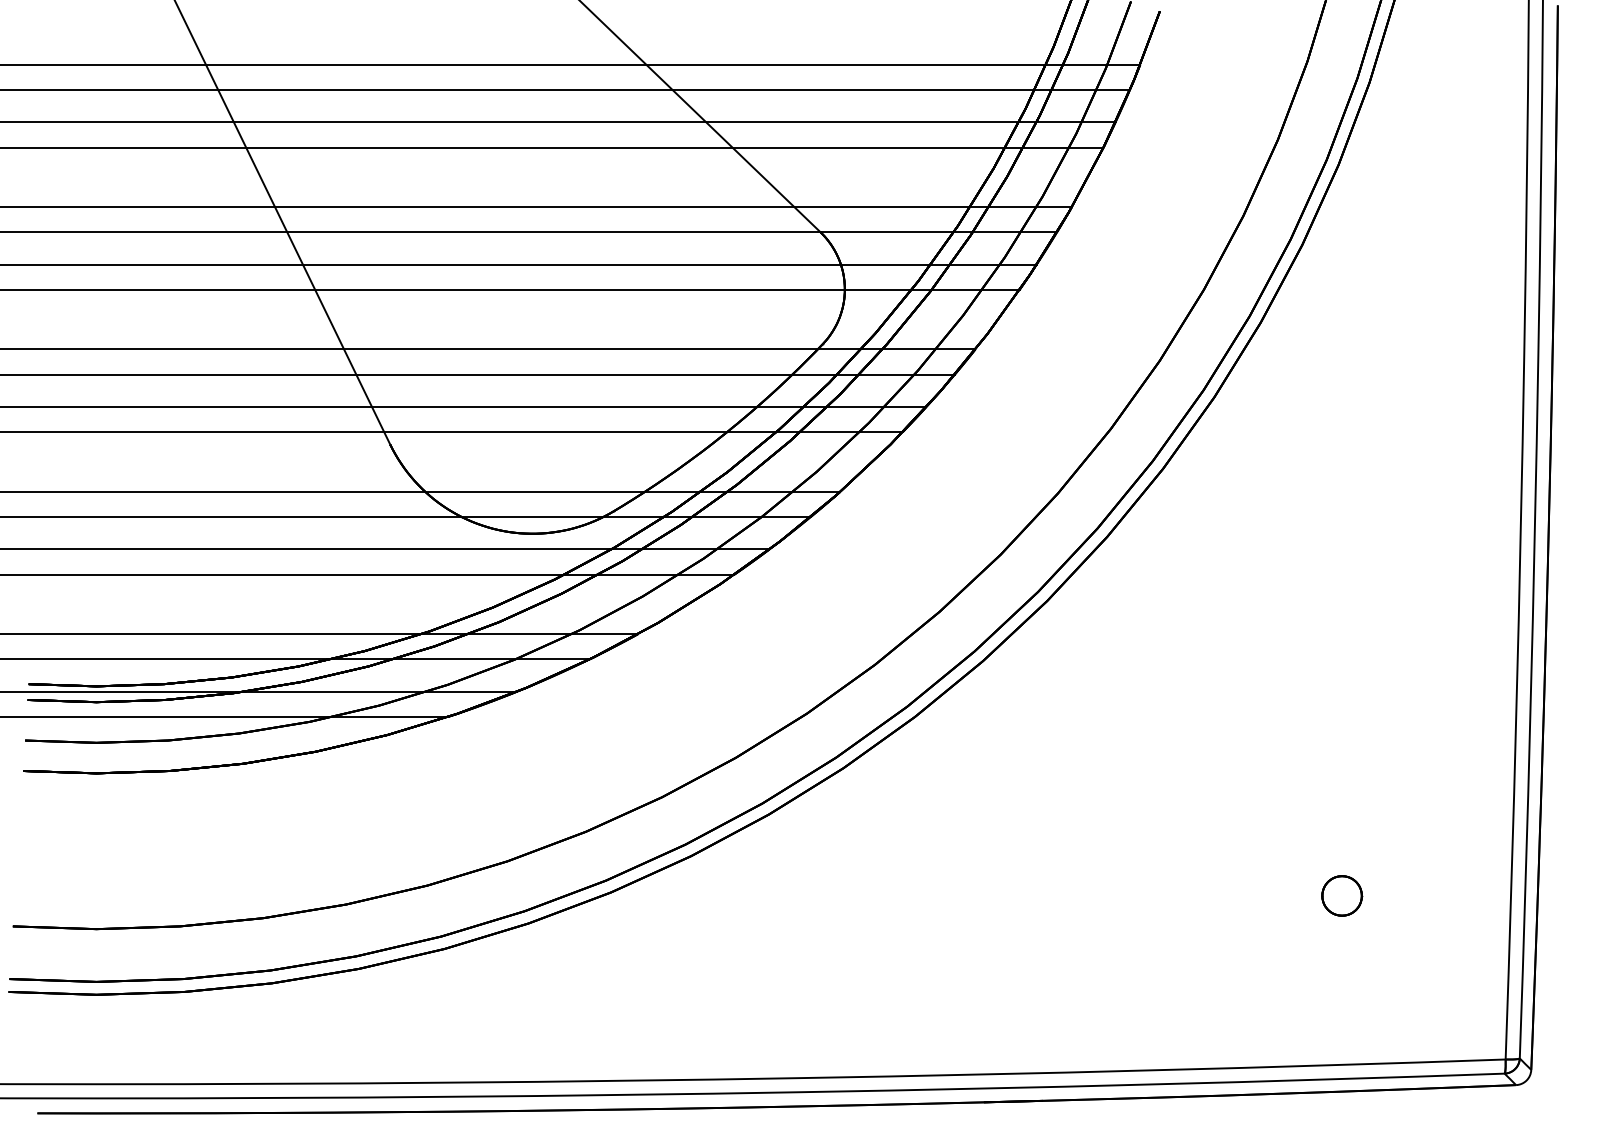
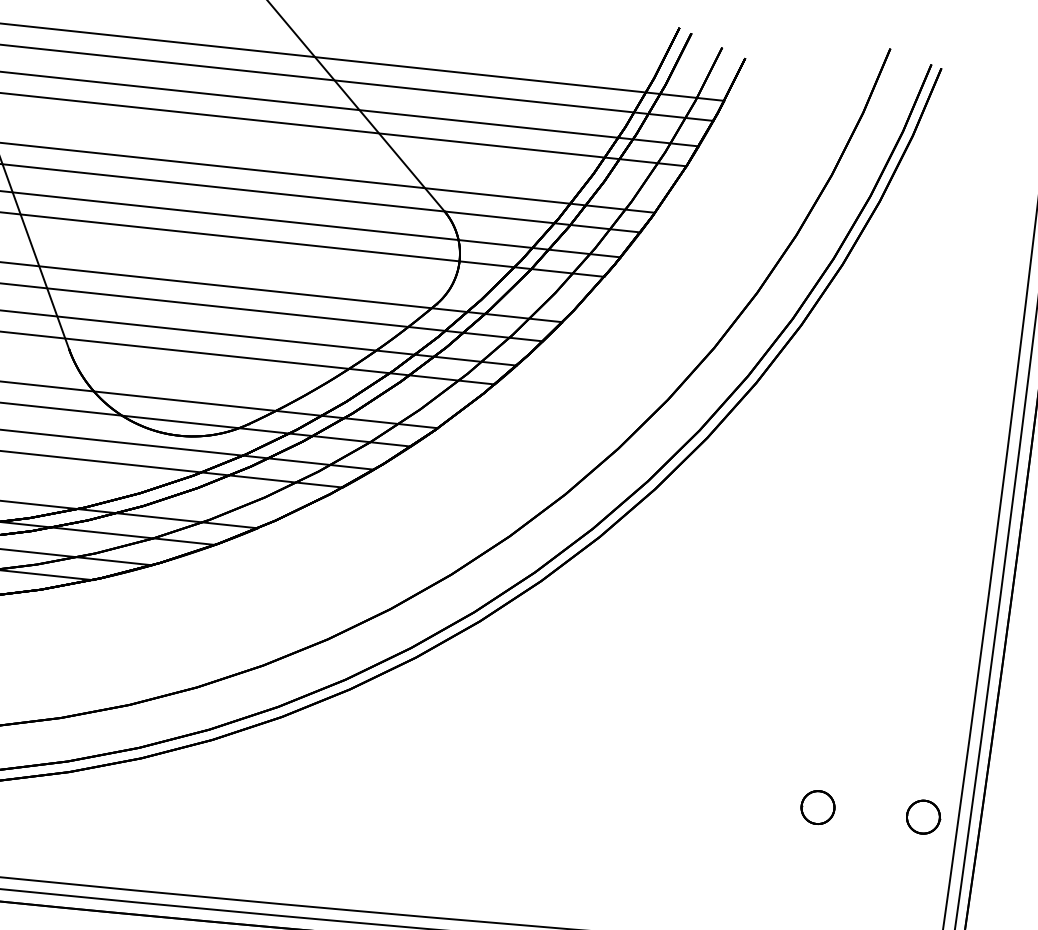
part: (1469, 893) -> (923, 816), added

